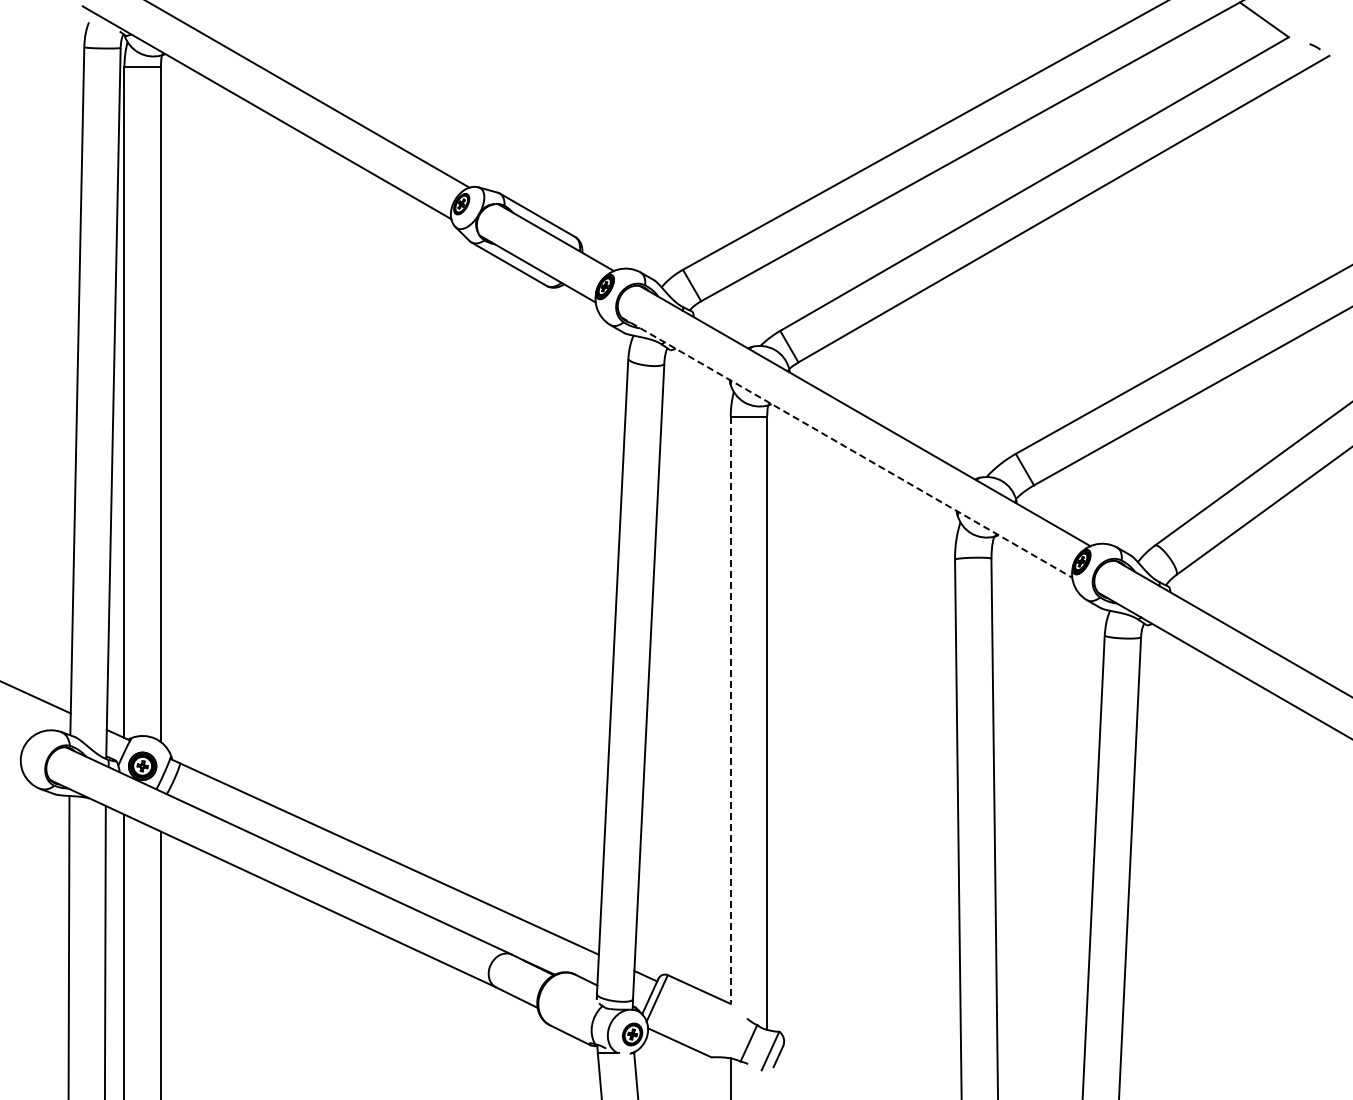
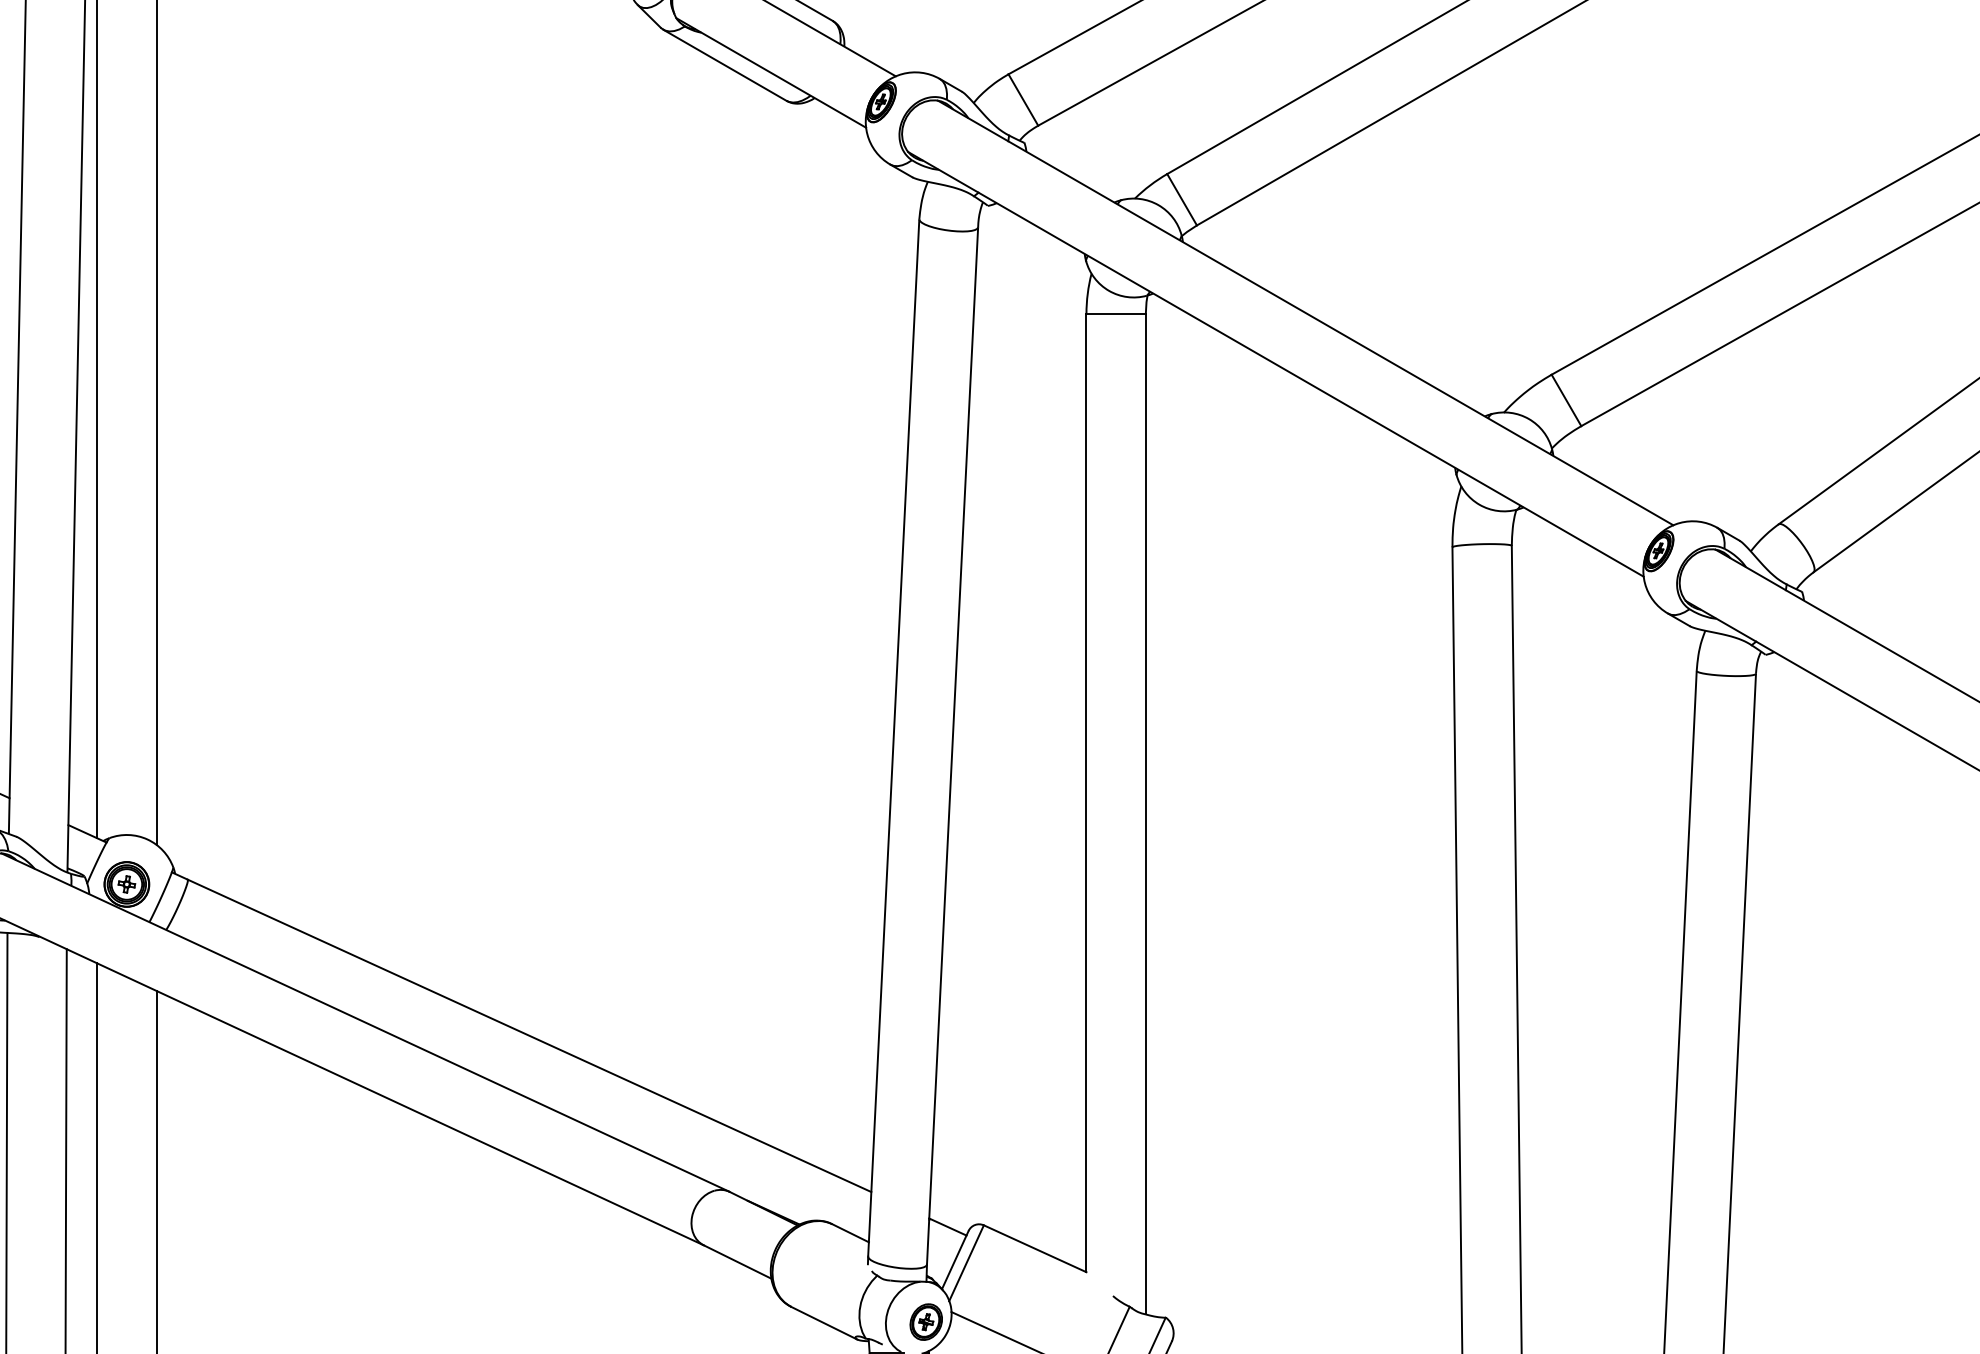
line: (847, 447) -> (1276, 364), dashed -> solid
line: (730, 710) -> (1086, 793), dashed -> solid

